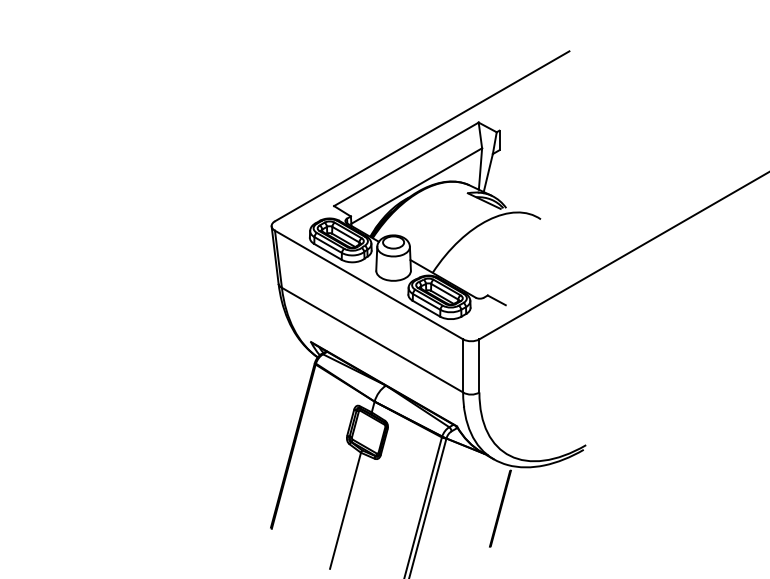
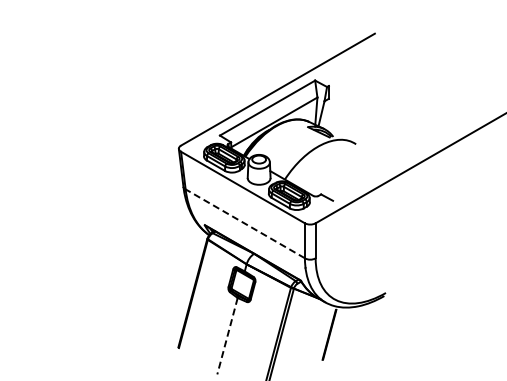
line: (372, 339) -> (245, 223), solid -> dashed
line: (345, 511) -> (227, 336), solid -> dashed

